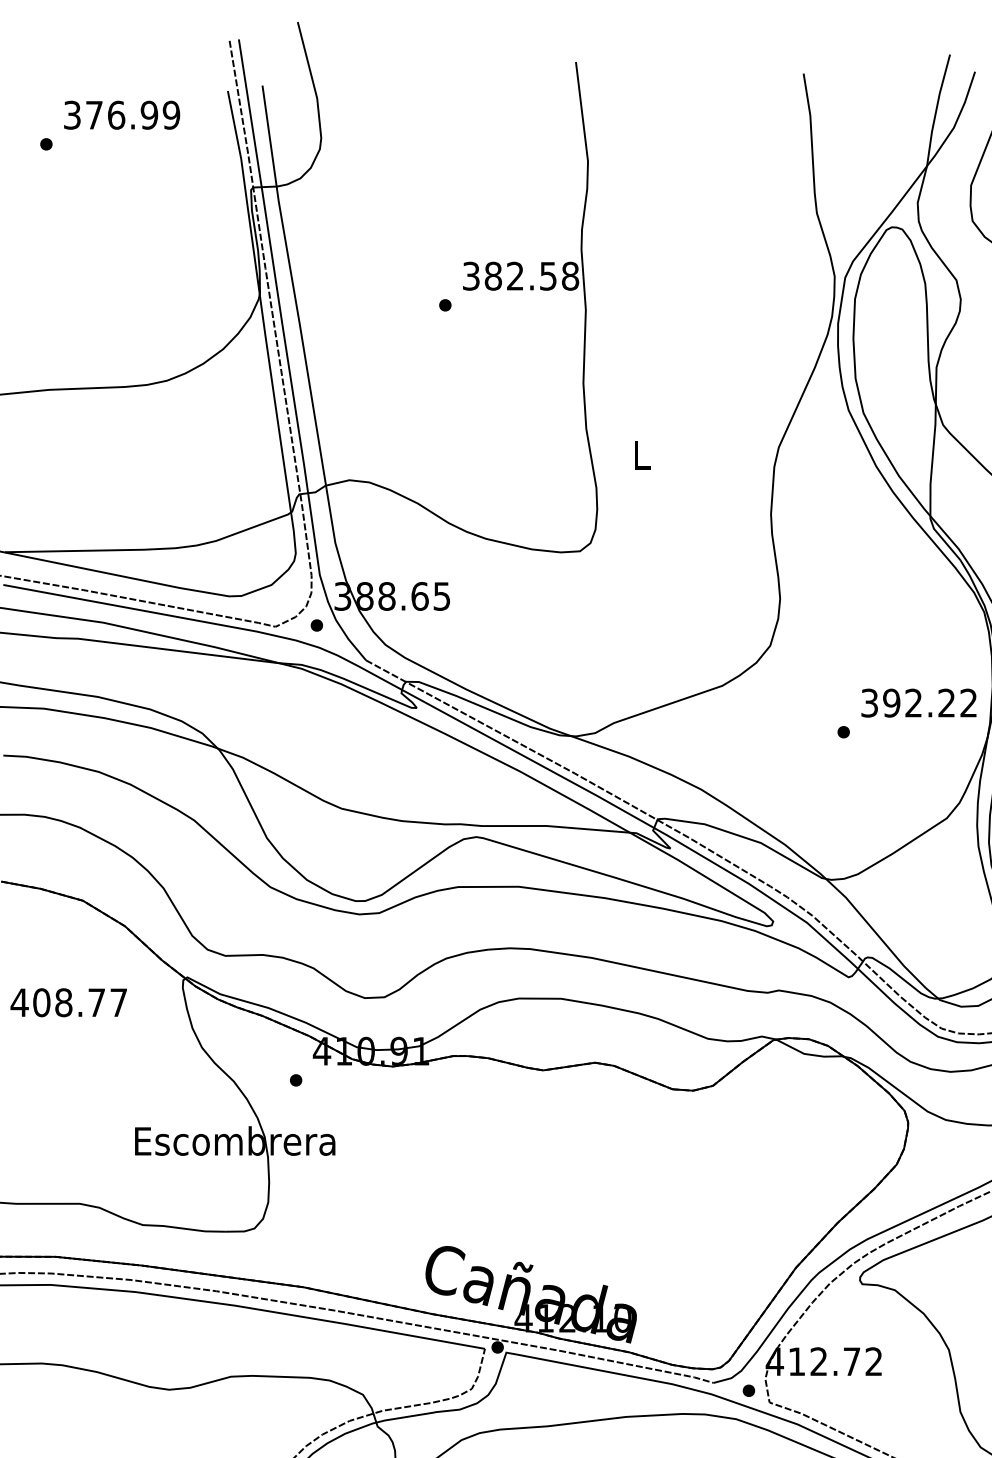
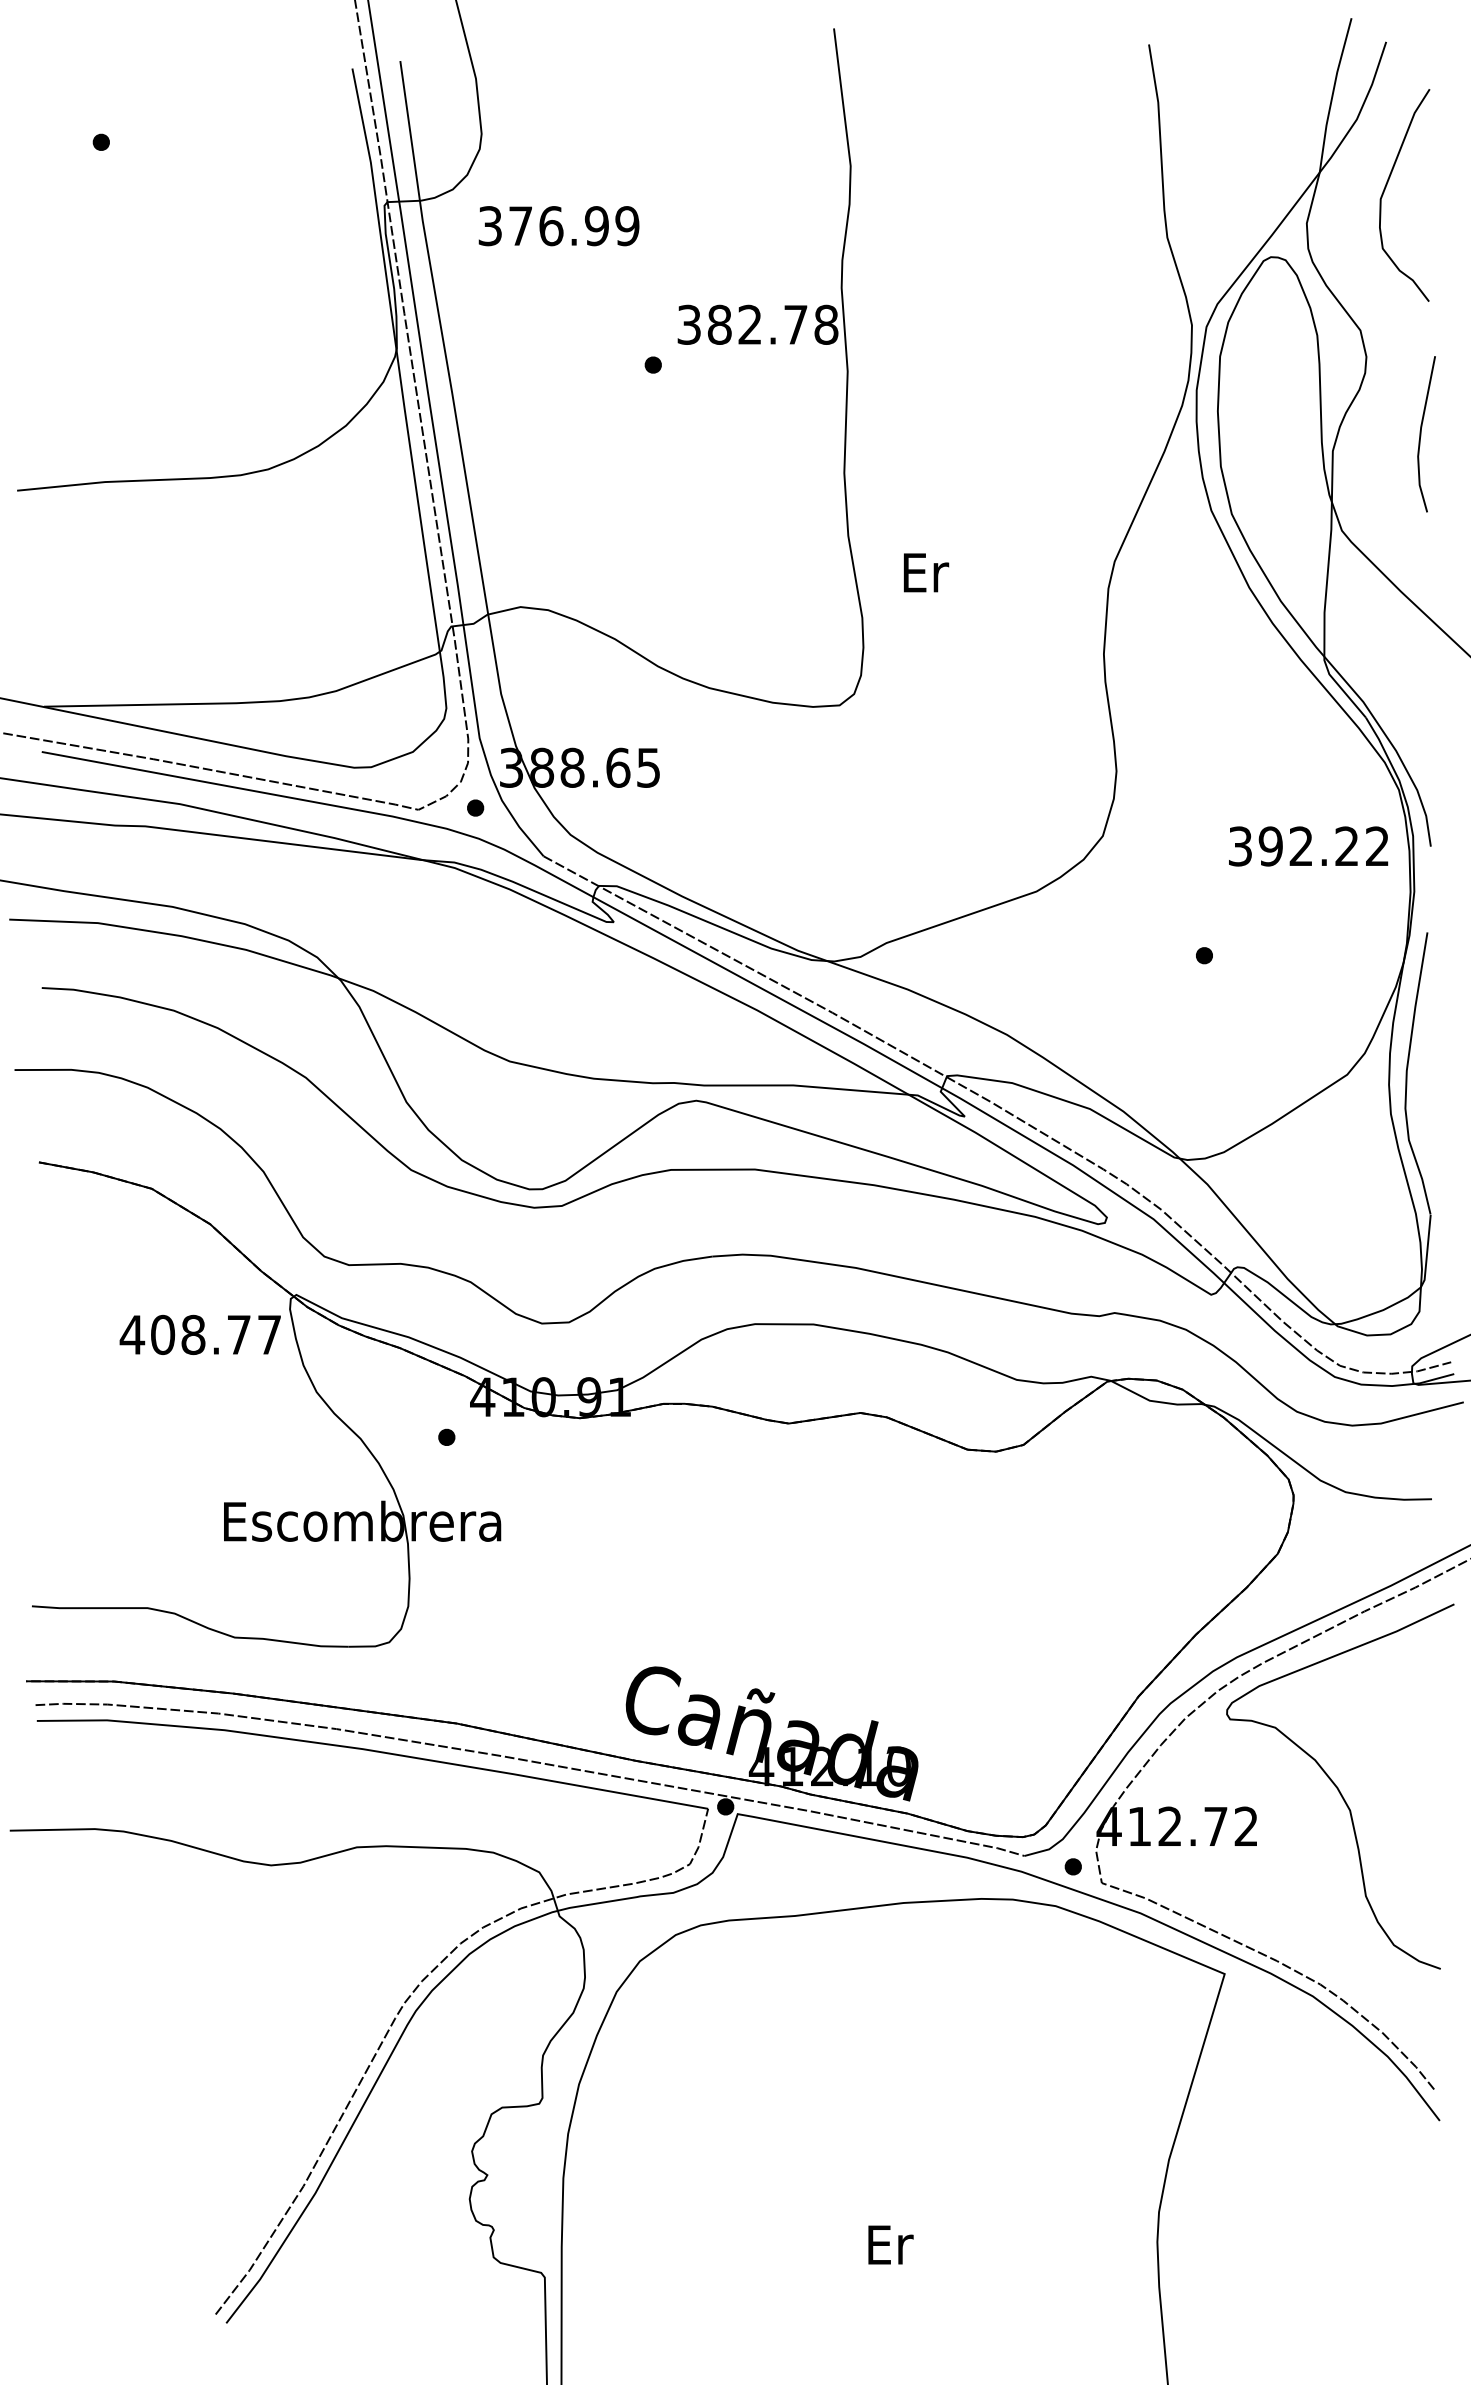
text: (121, 115) -> (558, 226), moved
text: (548, 275) -> (795, 324), 382.58 -> 382.78
text: (642, 455) -> (926, 572), L -> Er
text: (918, 703) -> (1308, 846), moved
text: (68, 1002) -> (199, 1334), moved

